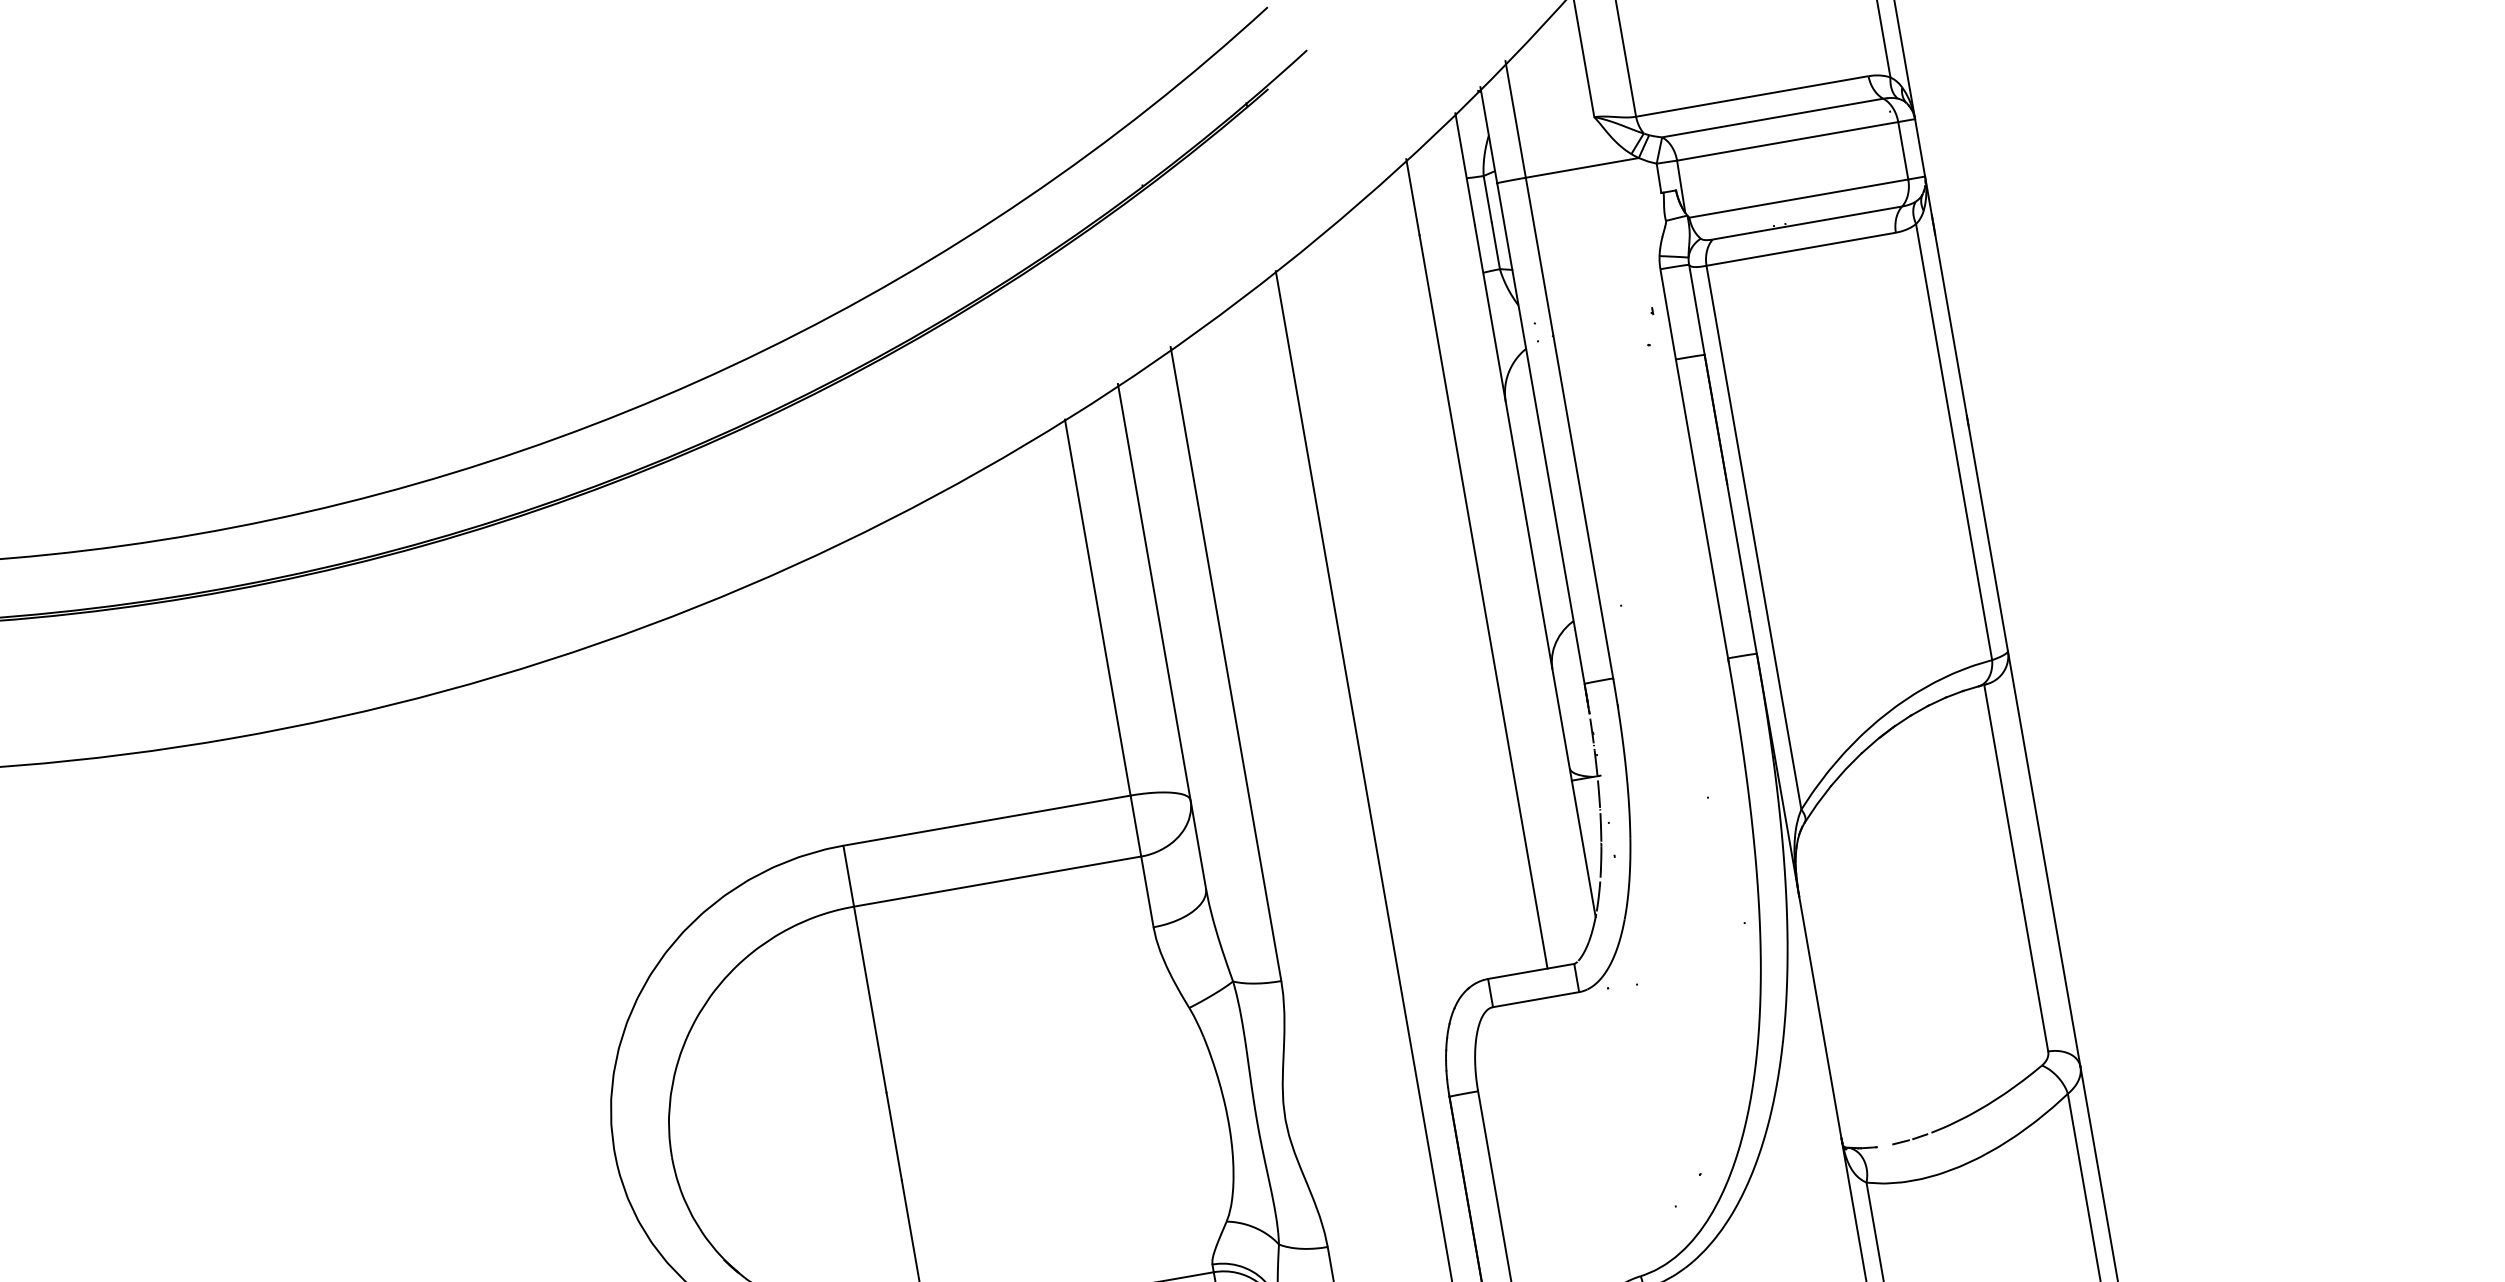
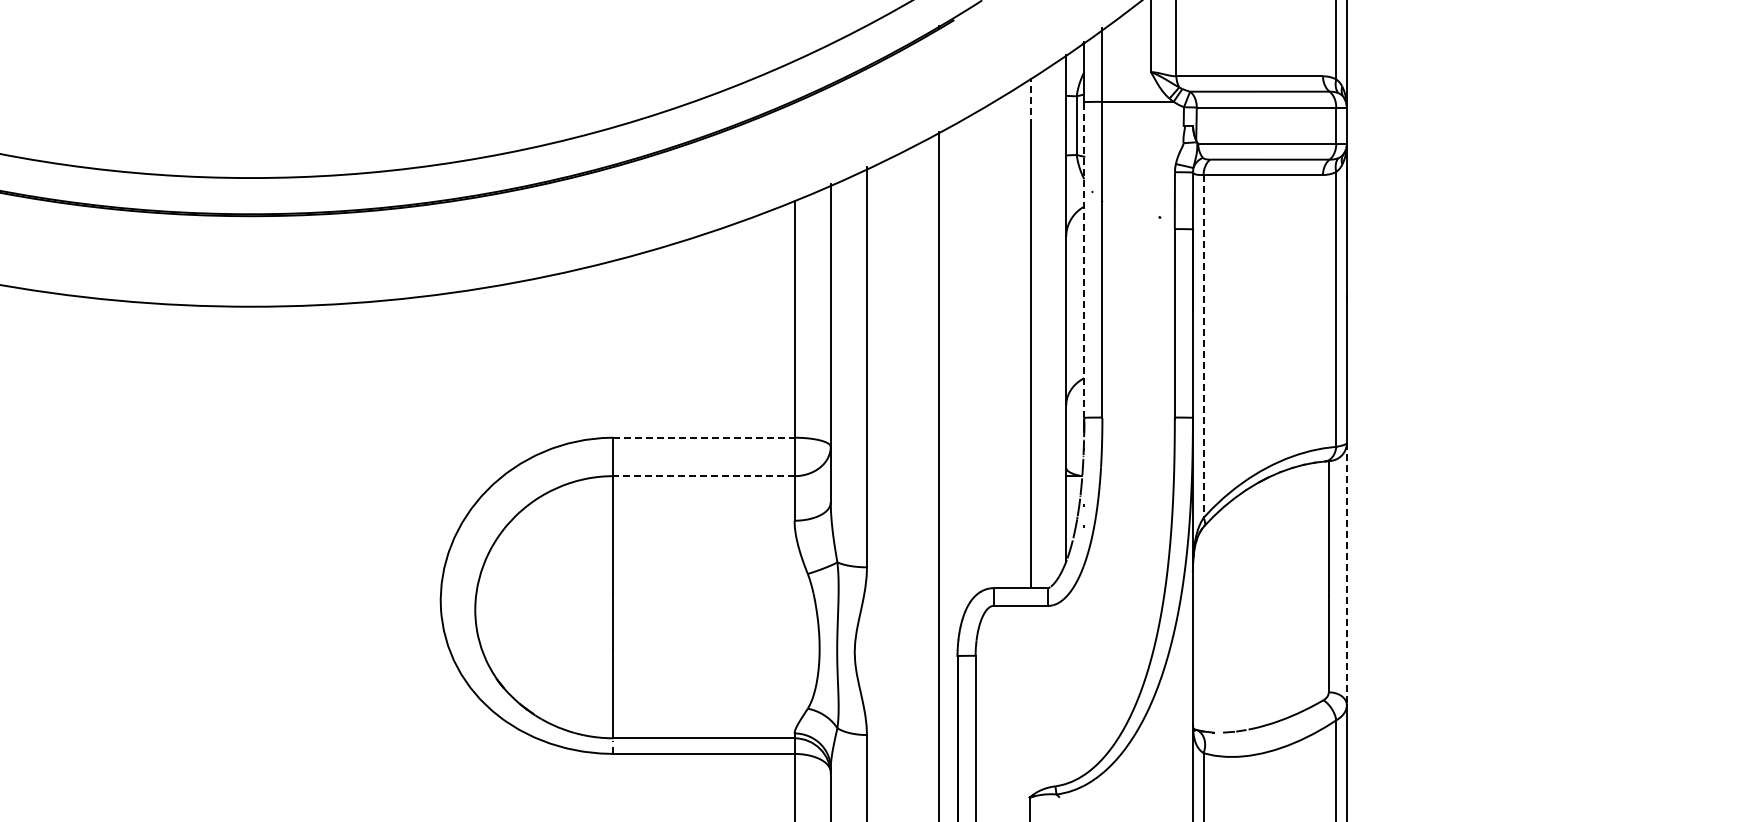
line: (1413, 196) -> (1031, 101), solid -> dashed
line: (1541, 434) -> (1084, 260), solid -> dashed
line: (1753, 537) -> (1203, 346), solid -> dashed
line: (987, 820) -> (704, 437), solid -> dashed
line: (2043, 859) -> (1346, 574), solid -> dashed
line: (998, 881) -> (704, 476), solid -> dashed

